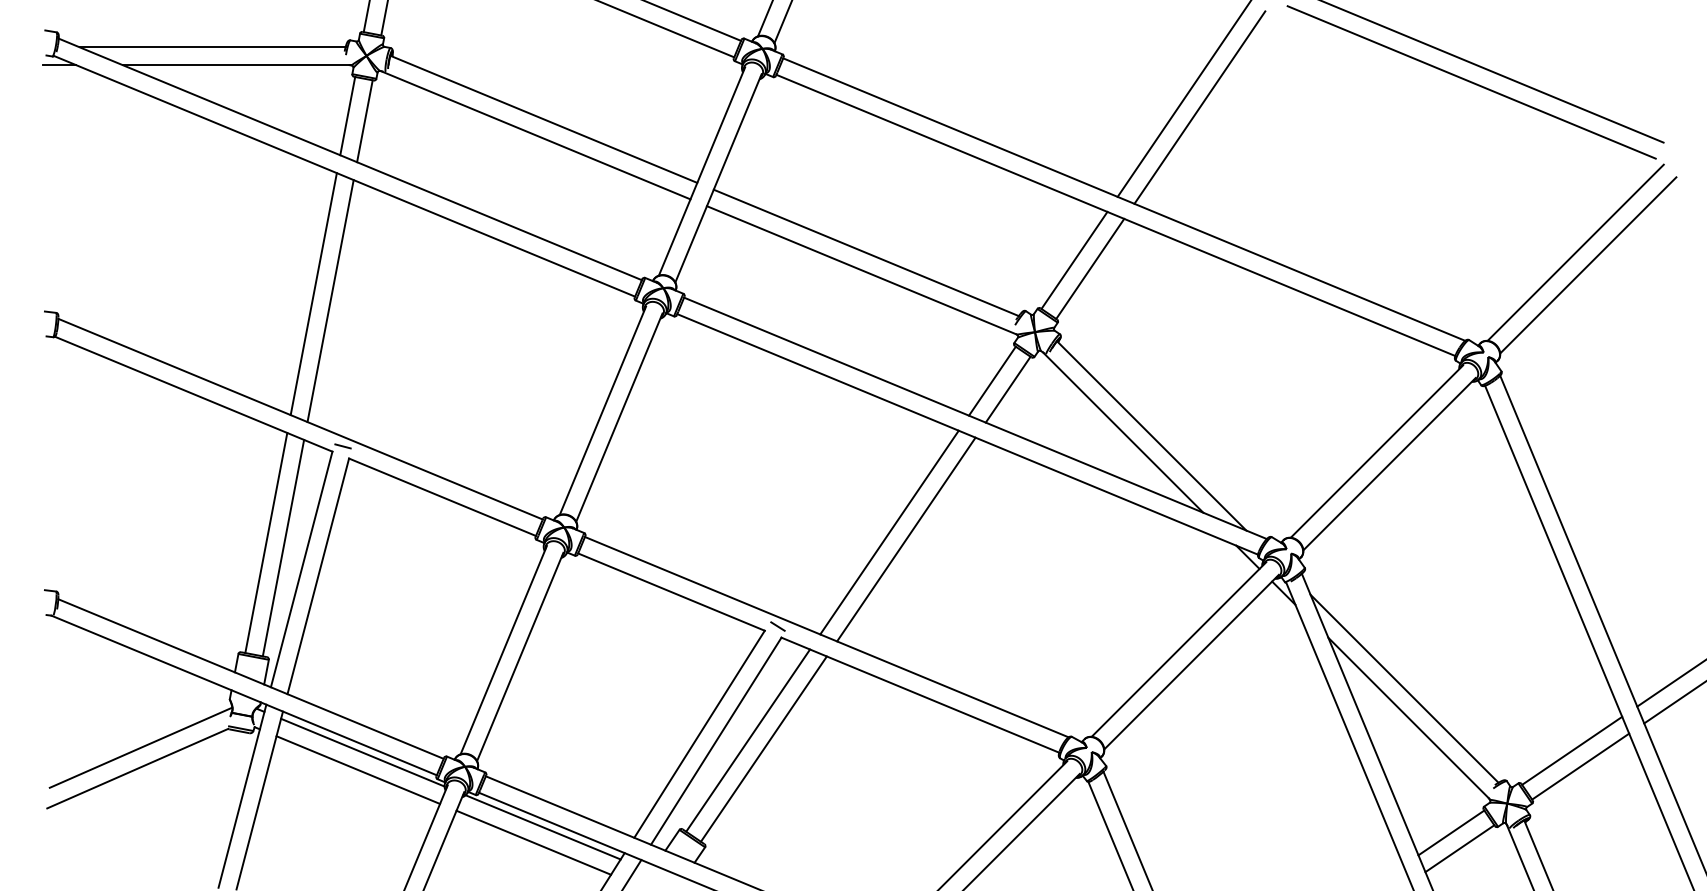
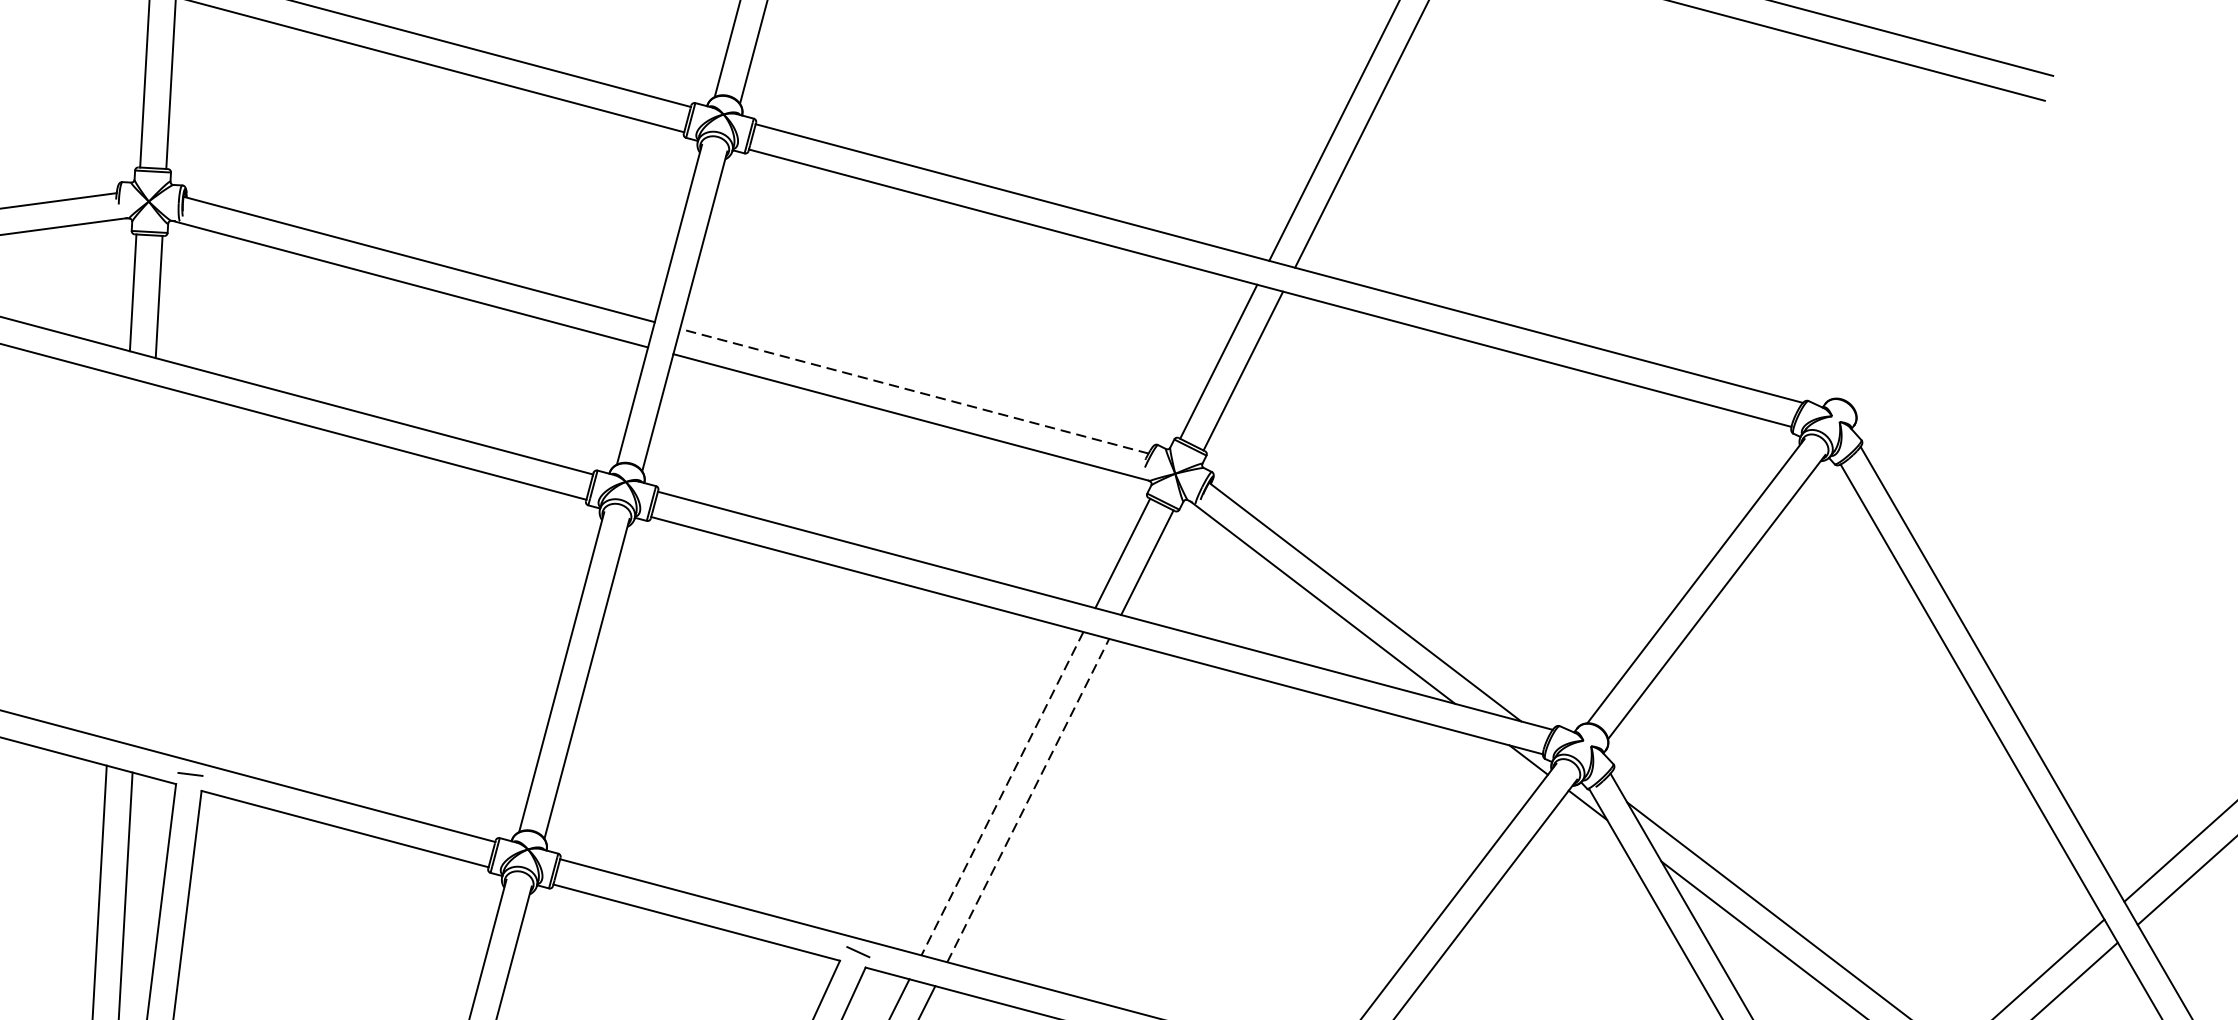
line: (865, 252) -> (913, 390), solid -> dashed
line: (1575, 252) -> (1946, 252), removed
line: (1588, 265) -> (1967, 269), removed
line: (313, 294) -> (117, 559), removed
line: (330, 301) -> (144, 565), removed
line: (889, 533) -> (1002, 795), solid -> dashed
line: (906, 539) -> (1028, 800), solid -> dashed

